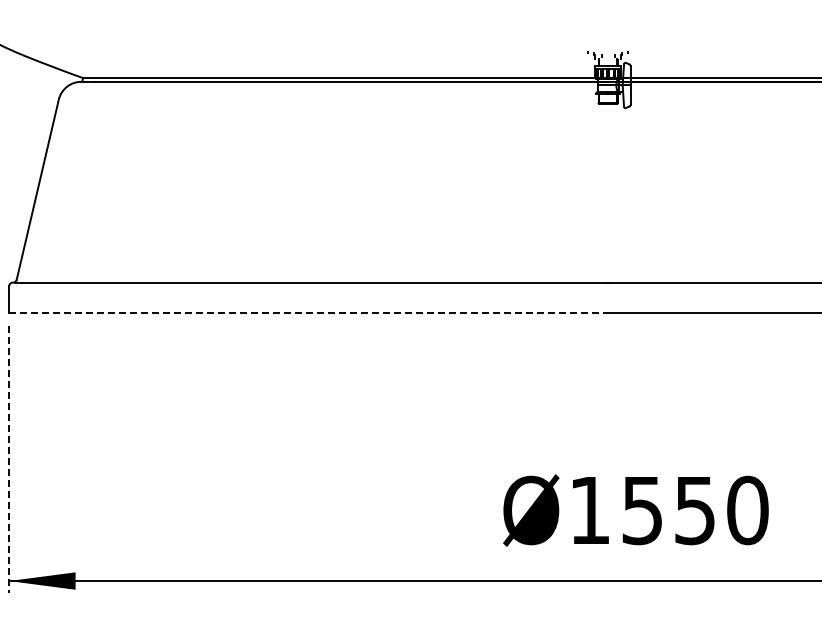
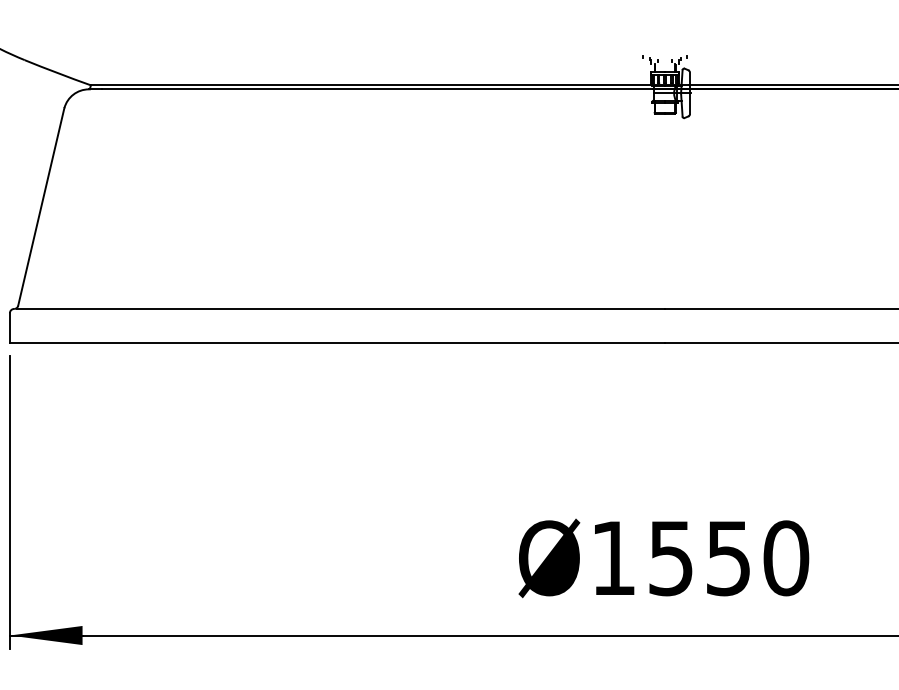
line: (308, 313) -> (337, 342), dashed -> solid
line: (9, 459) -> (10, 502), dashed -> solid
text: (635, 510) -> (663, 558), moved

